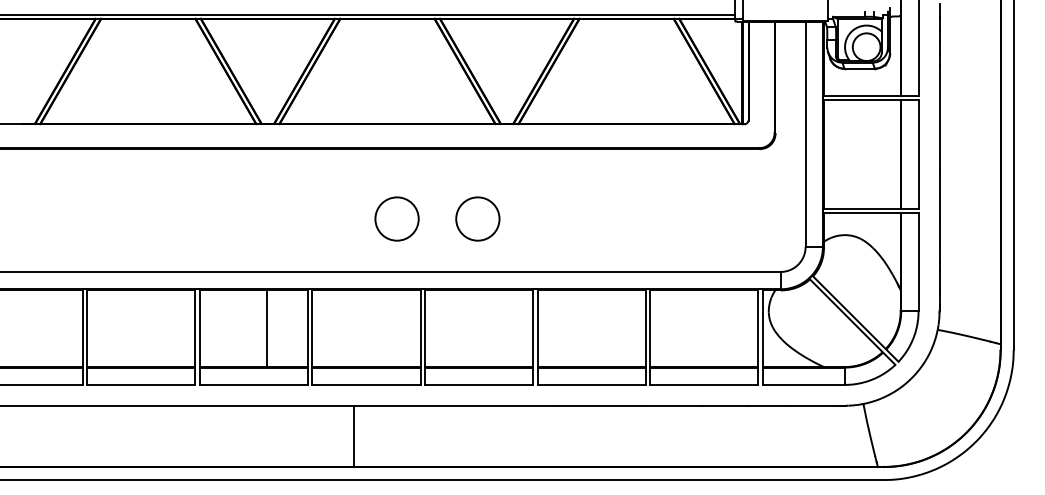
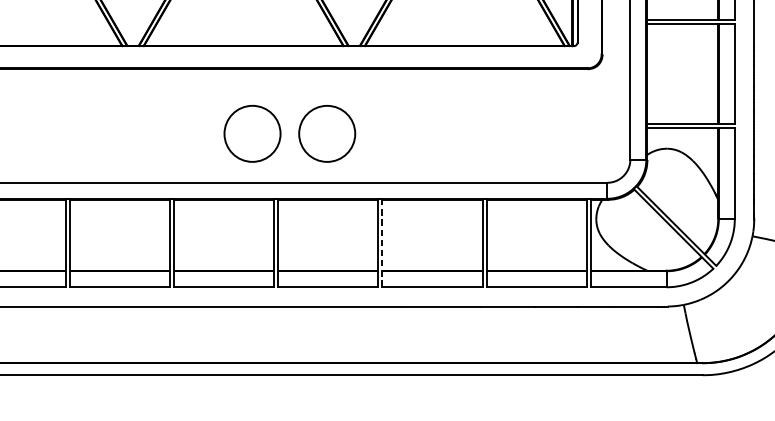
circle: (396, 218) -> (252, 133), size x1.4
circle: (477, 218) -> (326, 133), size x1.4
line: (266, 328) -> (131, 235), removed
line: (537, 337) -> (382, 243), solid -> dashed
line: (353, 435) -> (212, 334), removed

